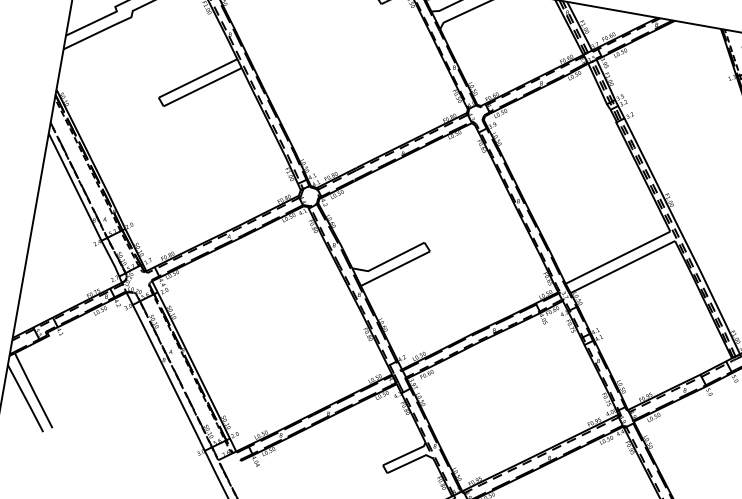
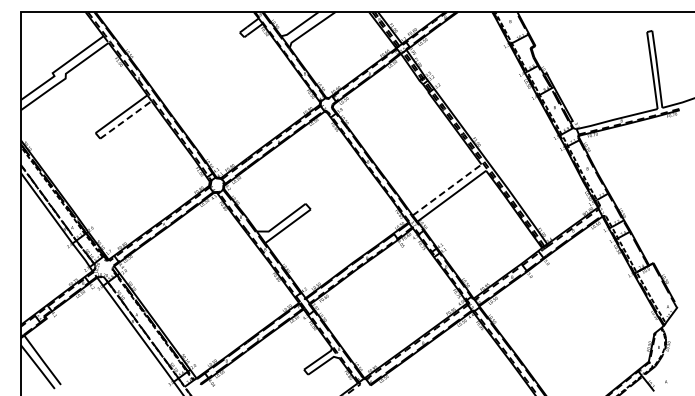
line: (202, 86) -> (125, 119), solid -> dashed
line: (618, 258) -> (447, 190), solid -> dashed

